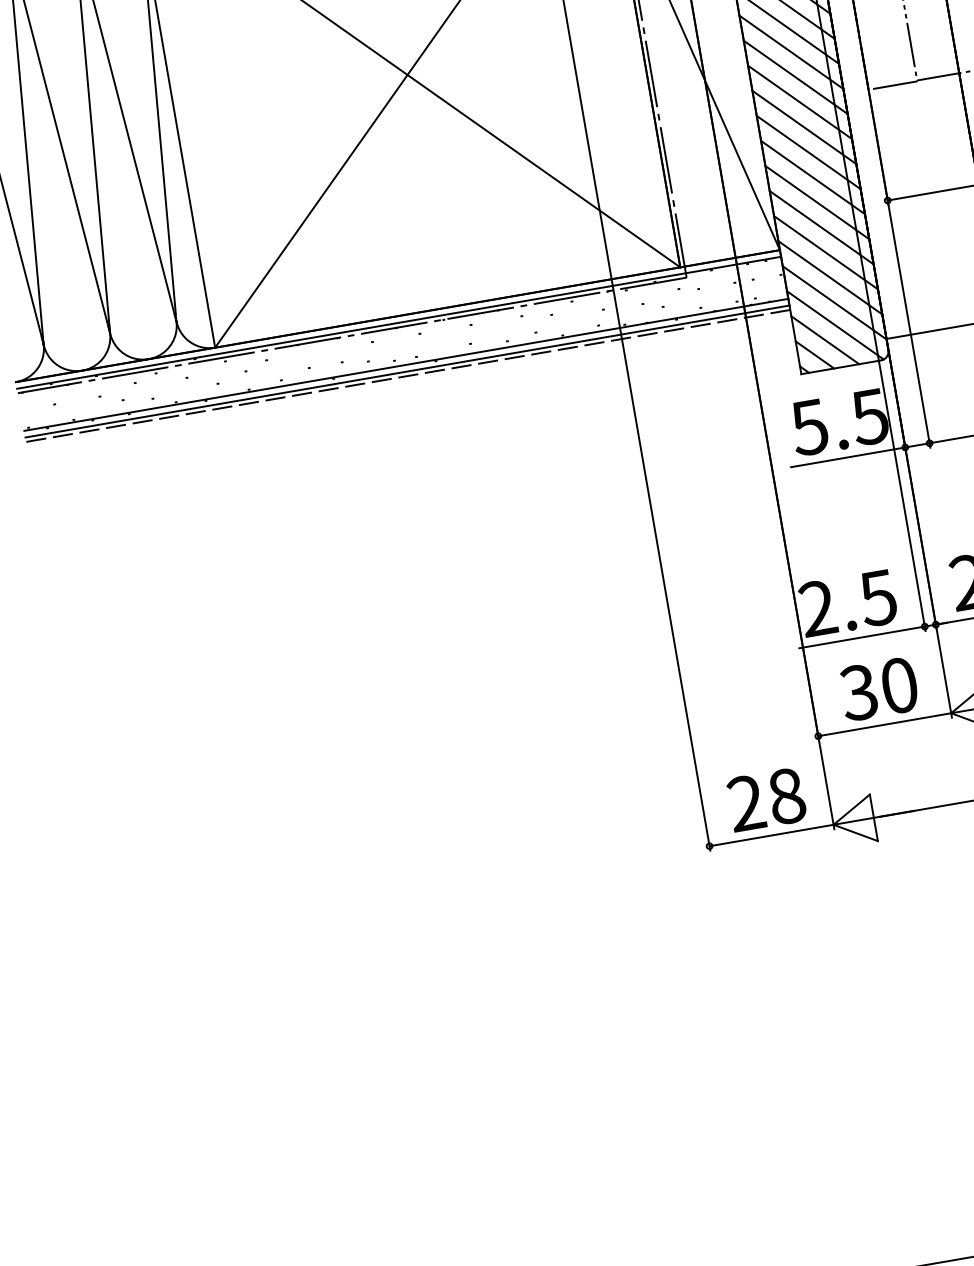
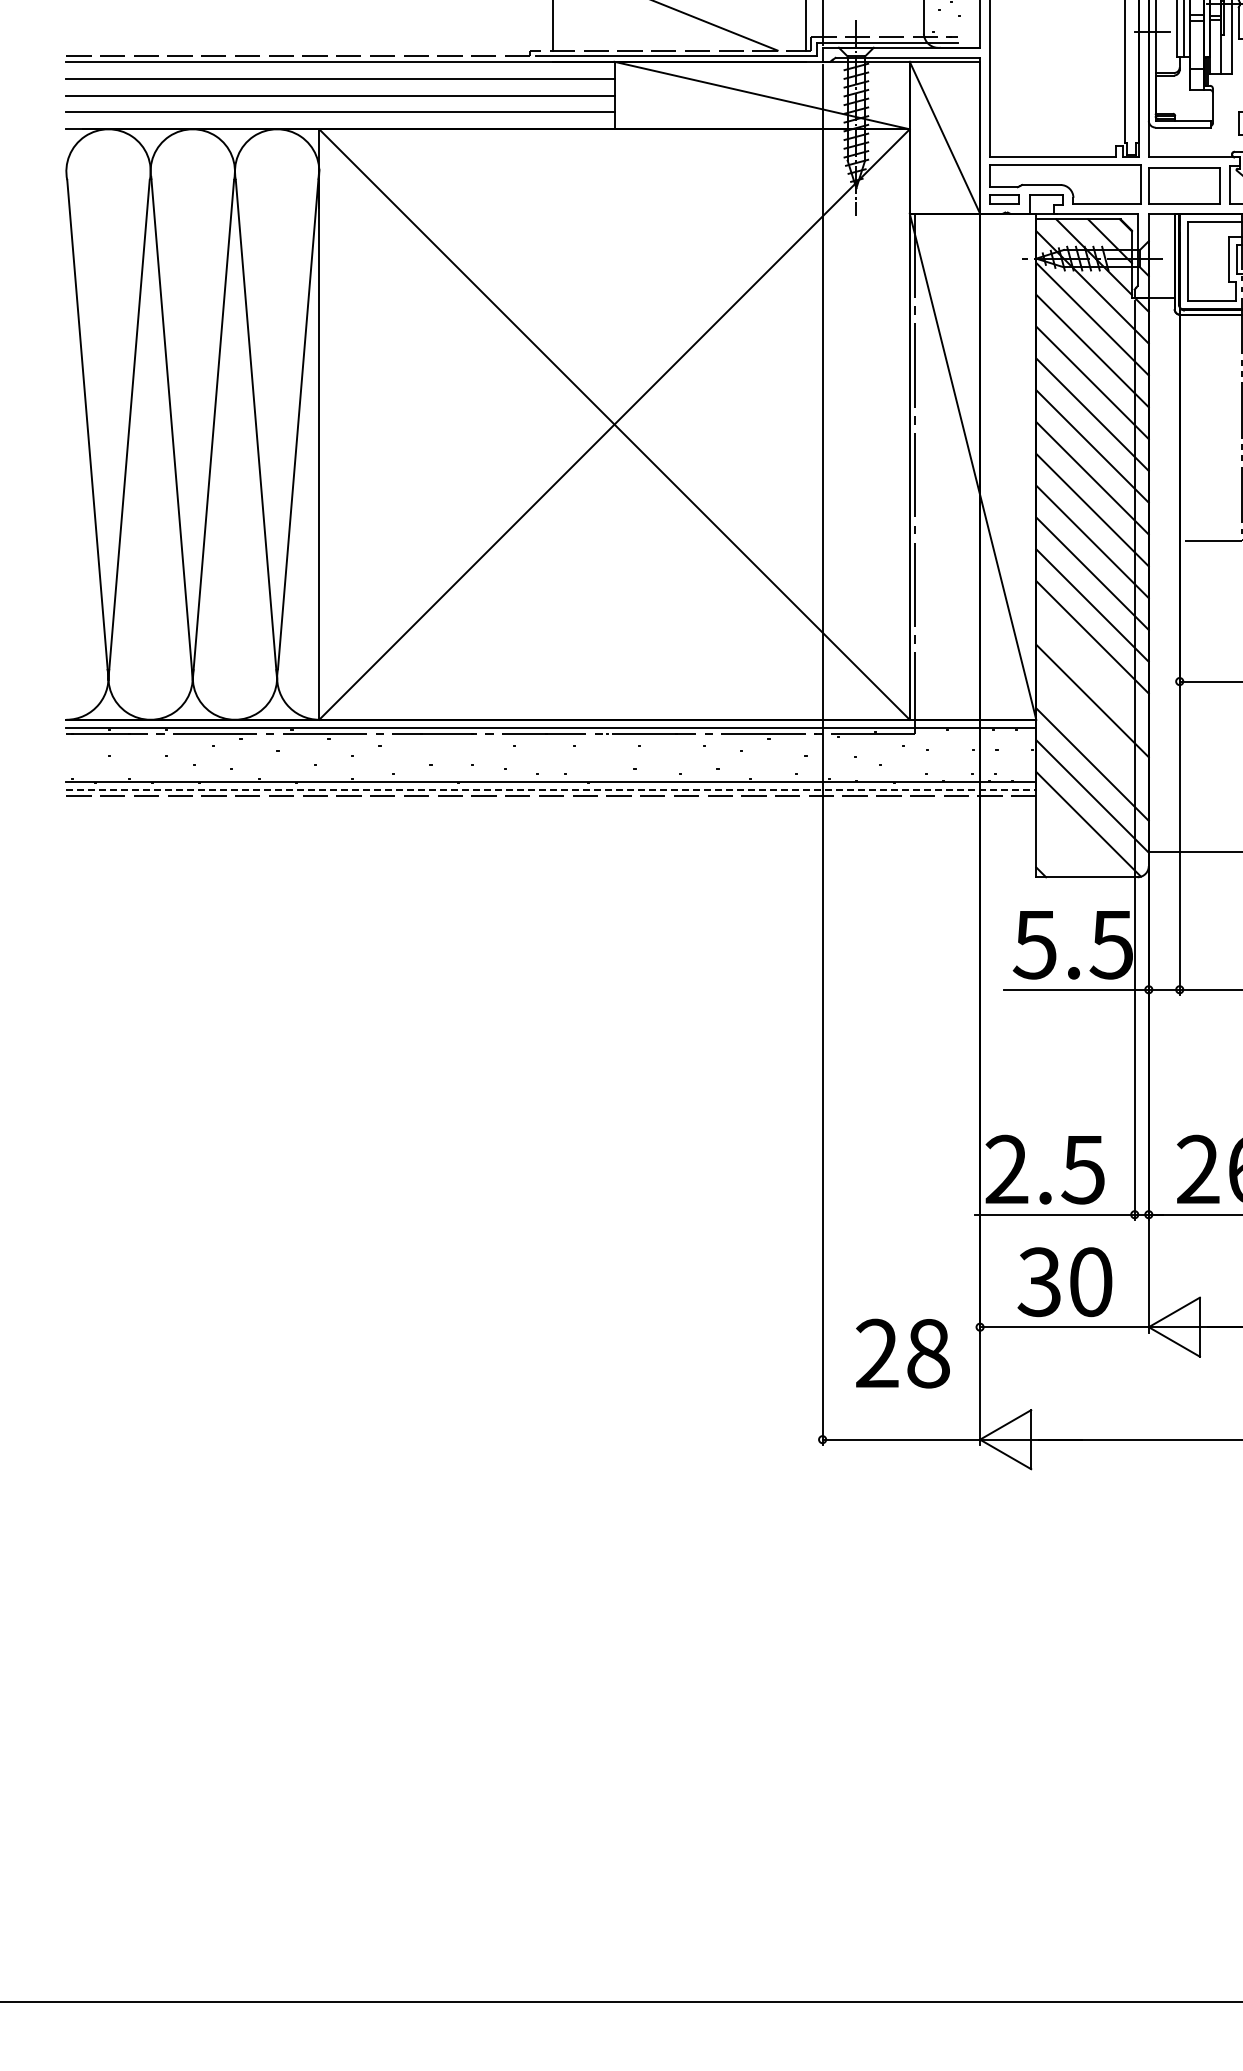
line: (817, 202) -> (1092, 668), removed
line: (825, 252) -> (1092, 732), removed
line: (824, 340) -> (1072, 840), removed
line: (814, 355) -> (1056, 856), removed
line: (407, 371) -> (551, 790), solid -> dashed
text: (766, 799) -> (902, 1353), moved

